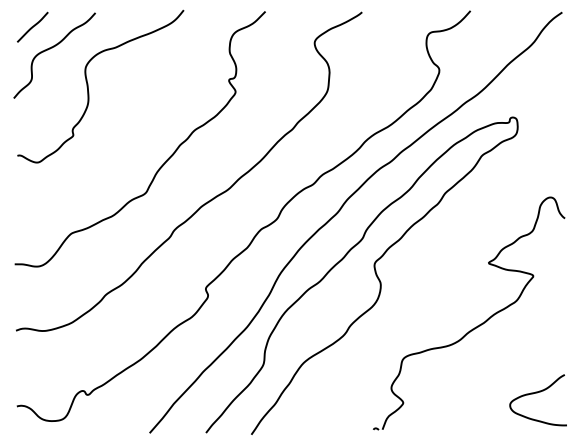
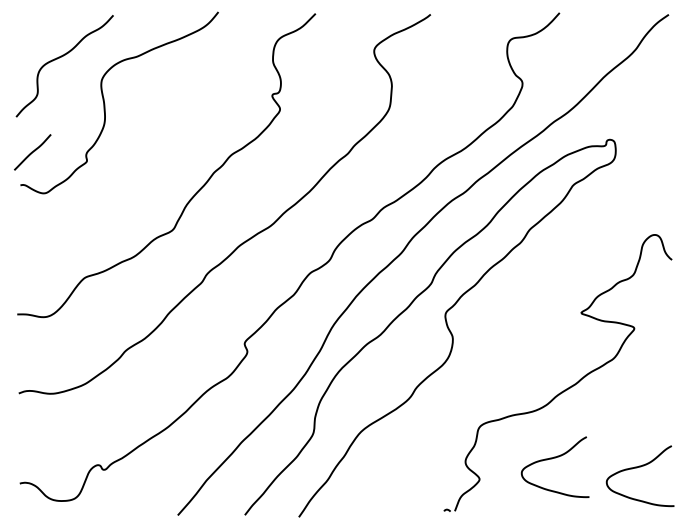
line: (32, 27) -> (32, 152), moved
curve: (464, 386) -> (552, 459), added

